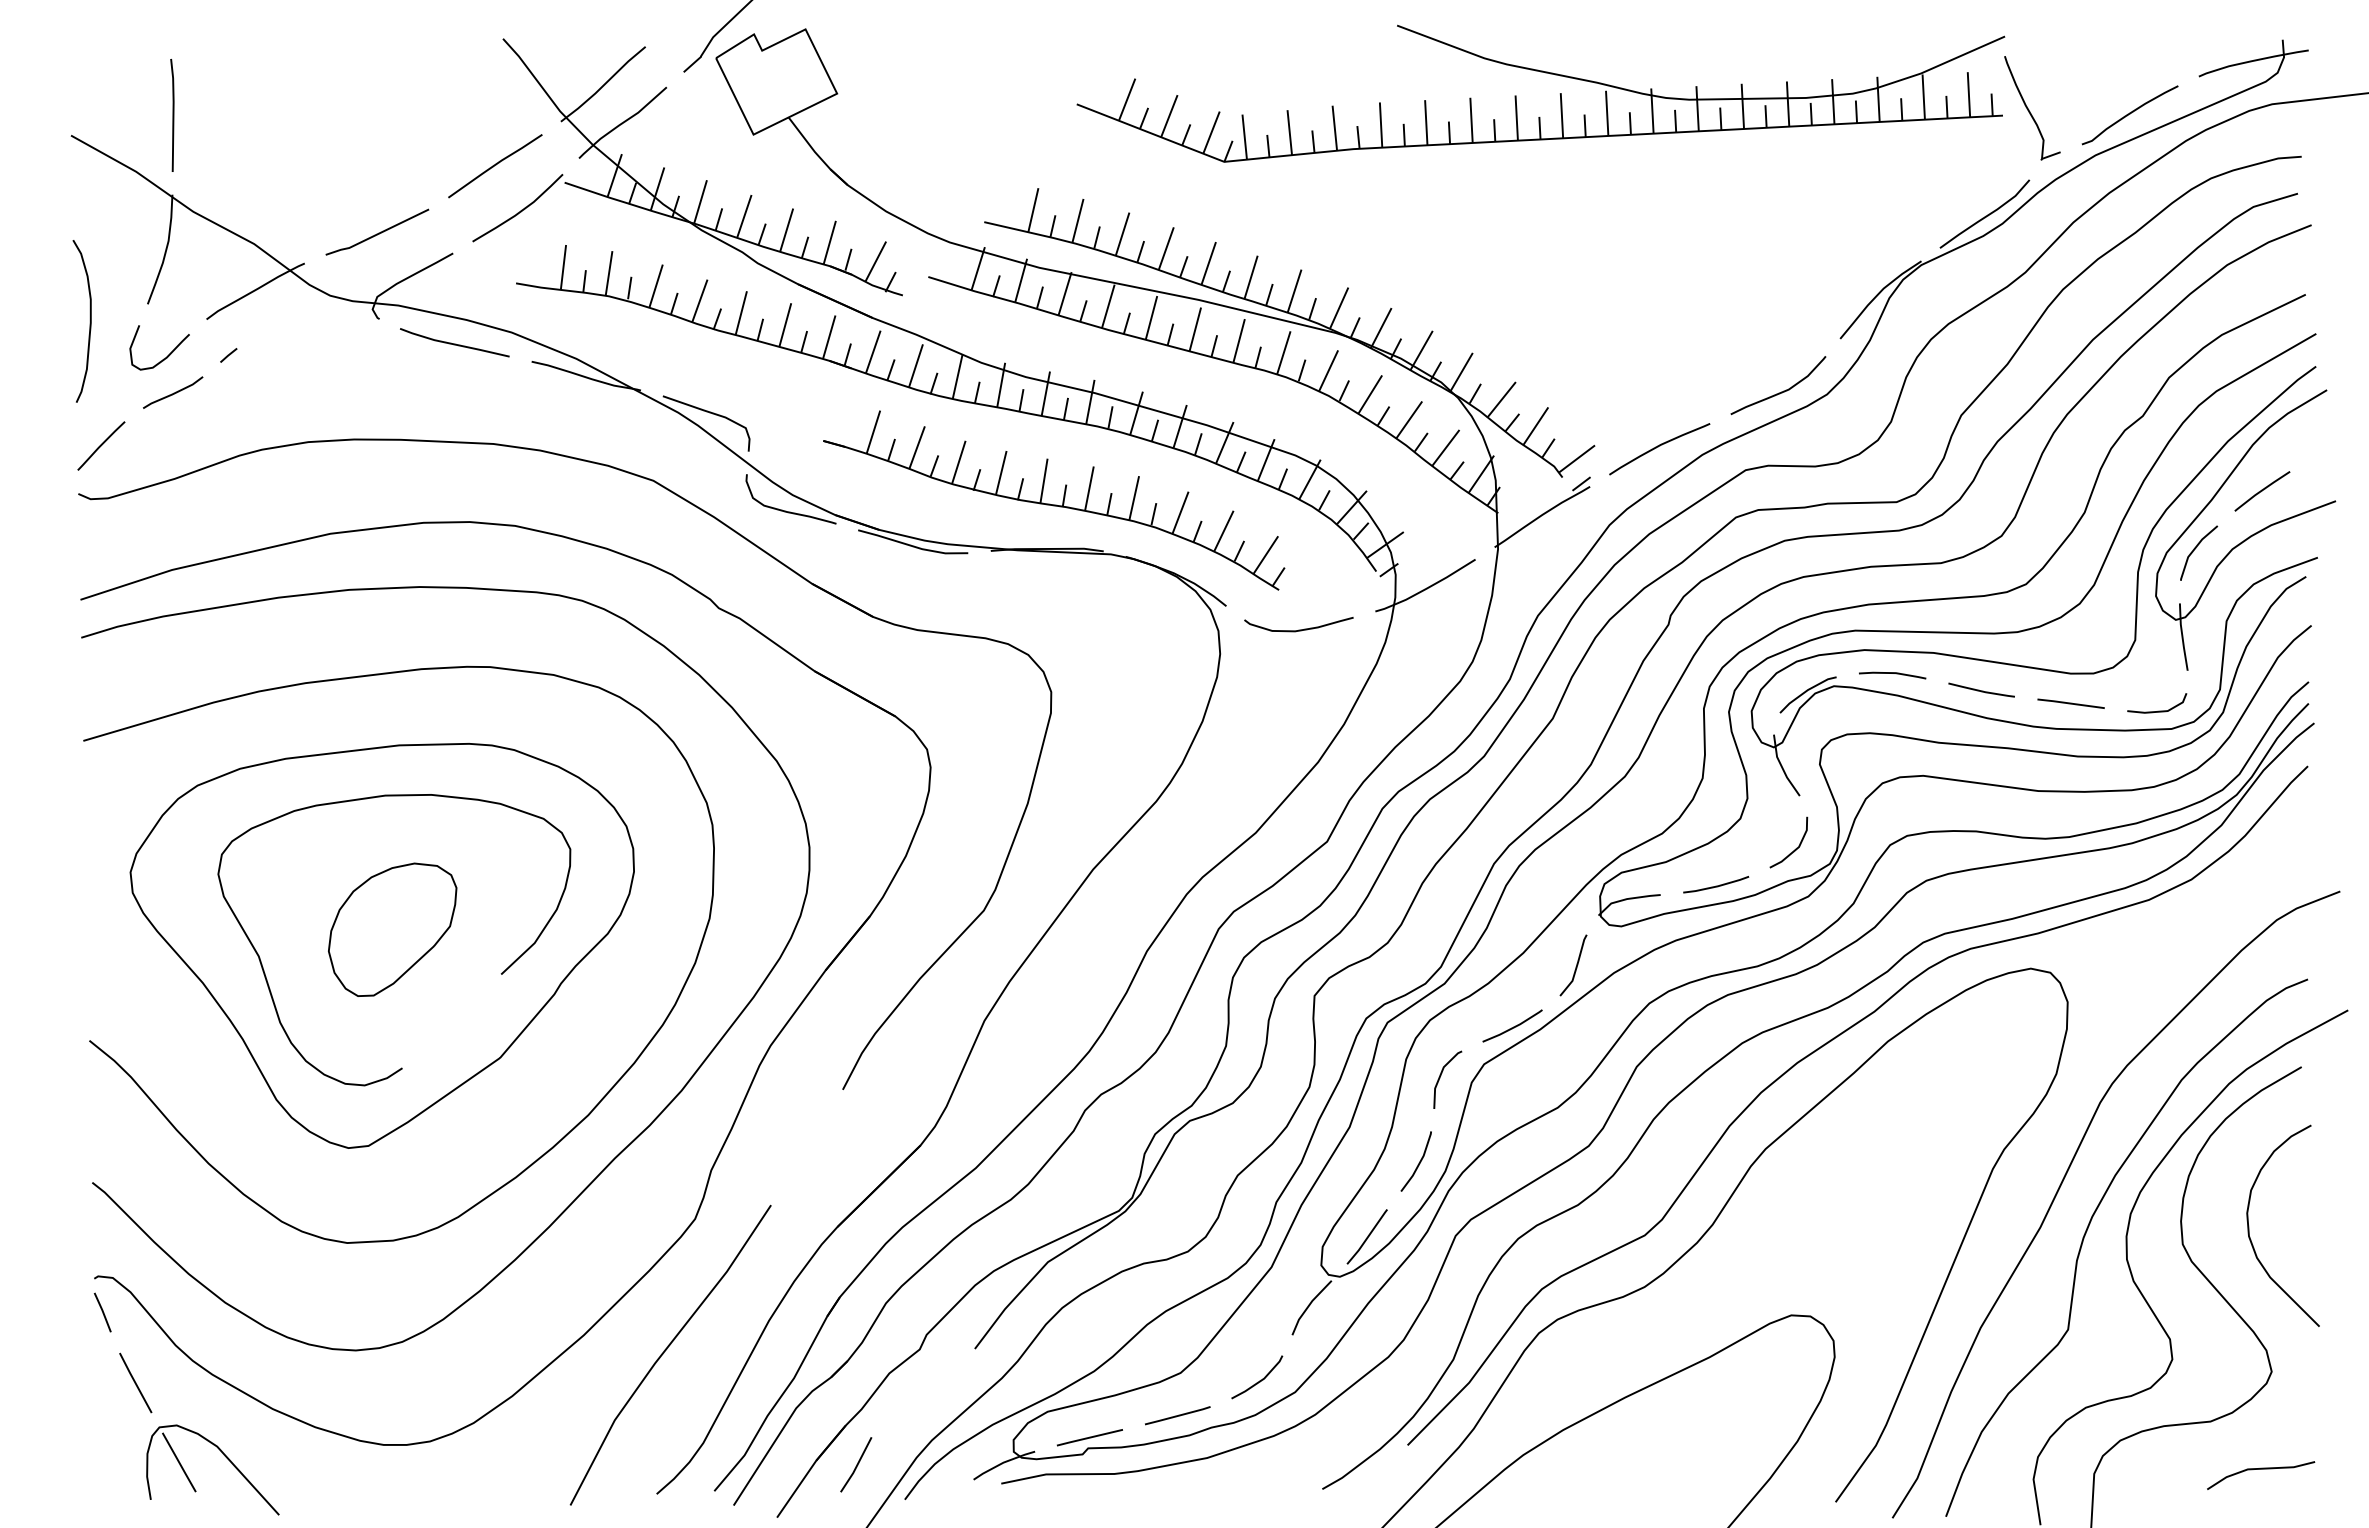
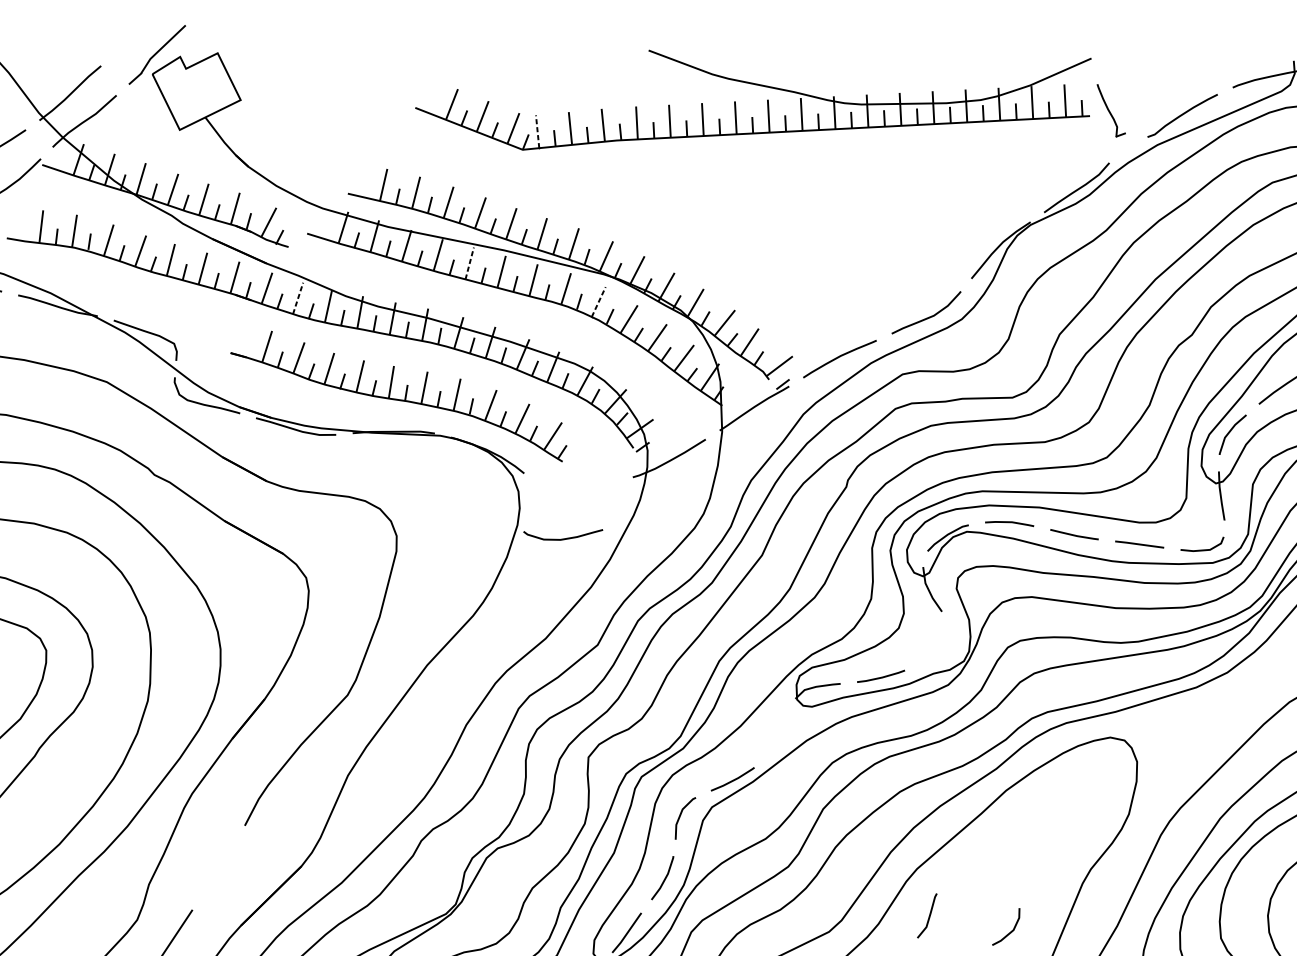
part: (2032, 108) -> (1111, 110), size x0.7
line: (1244, 137) -> (537, 132), solid -> dashed
line: (1151, 318) -> (469, 263), solid -> dashed
line: (915, 366) -> (297, 298), solid -> dashed
line: (1328, 370) -> (598, 301), solid -> dashed
curve: (1298, 629) -> (562, 538), moved
line: (1795, 848) -> (1011, 931), moved
line: (1575, 966) -> (928, 916), moved

